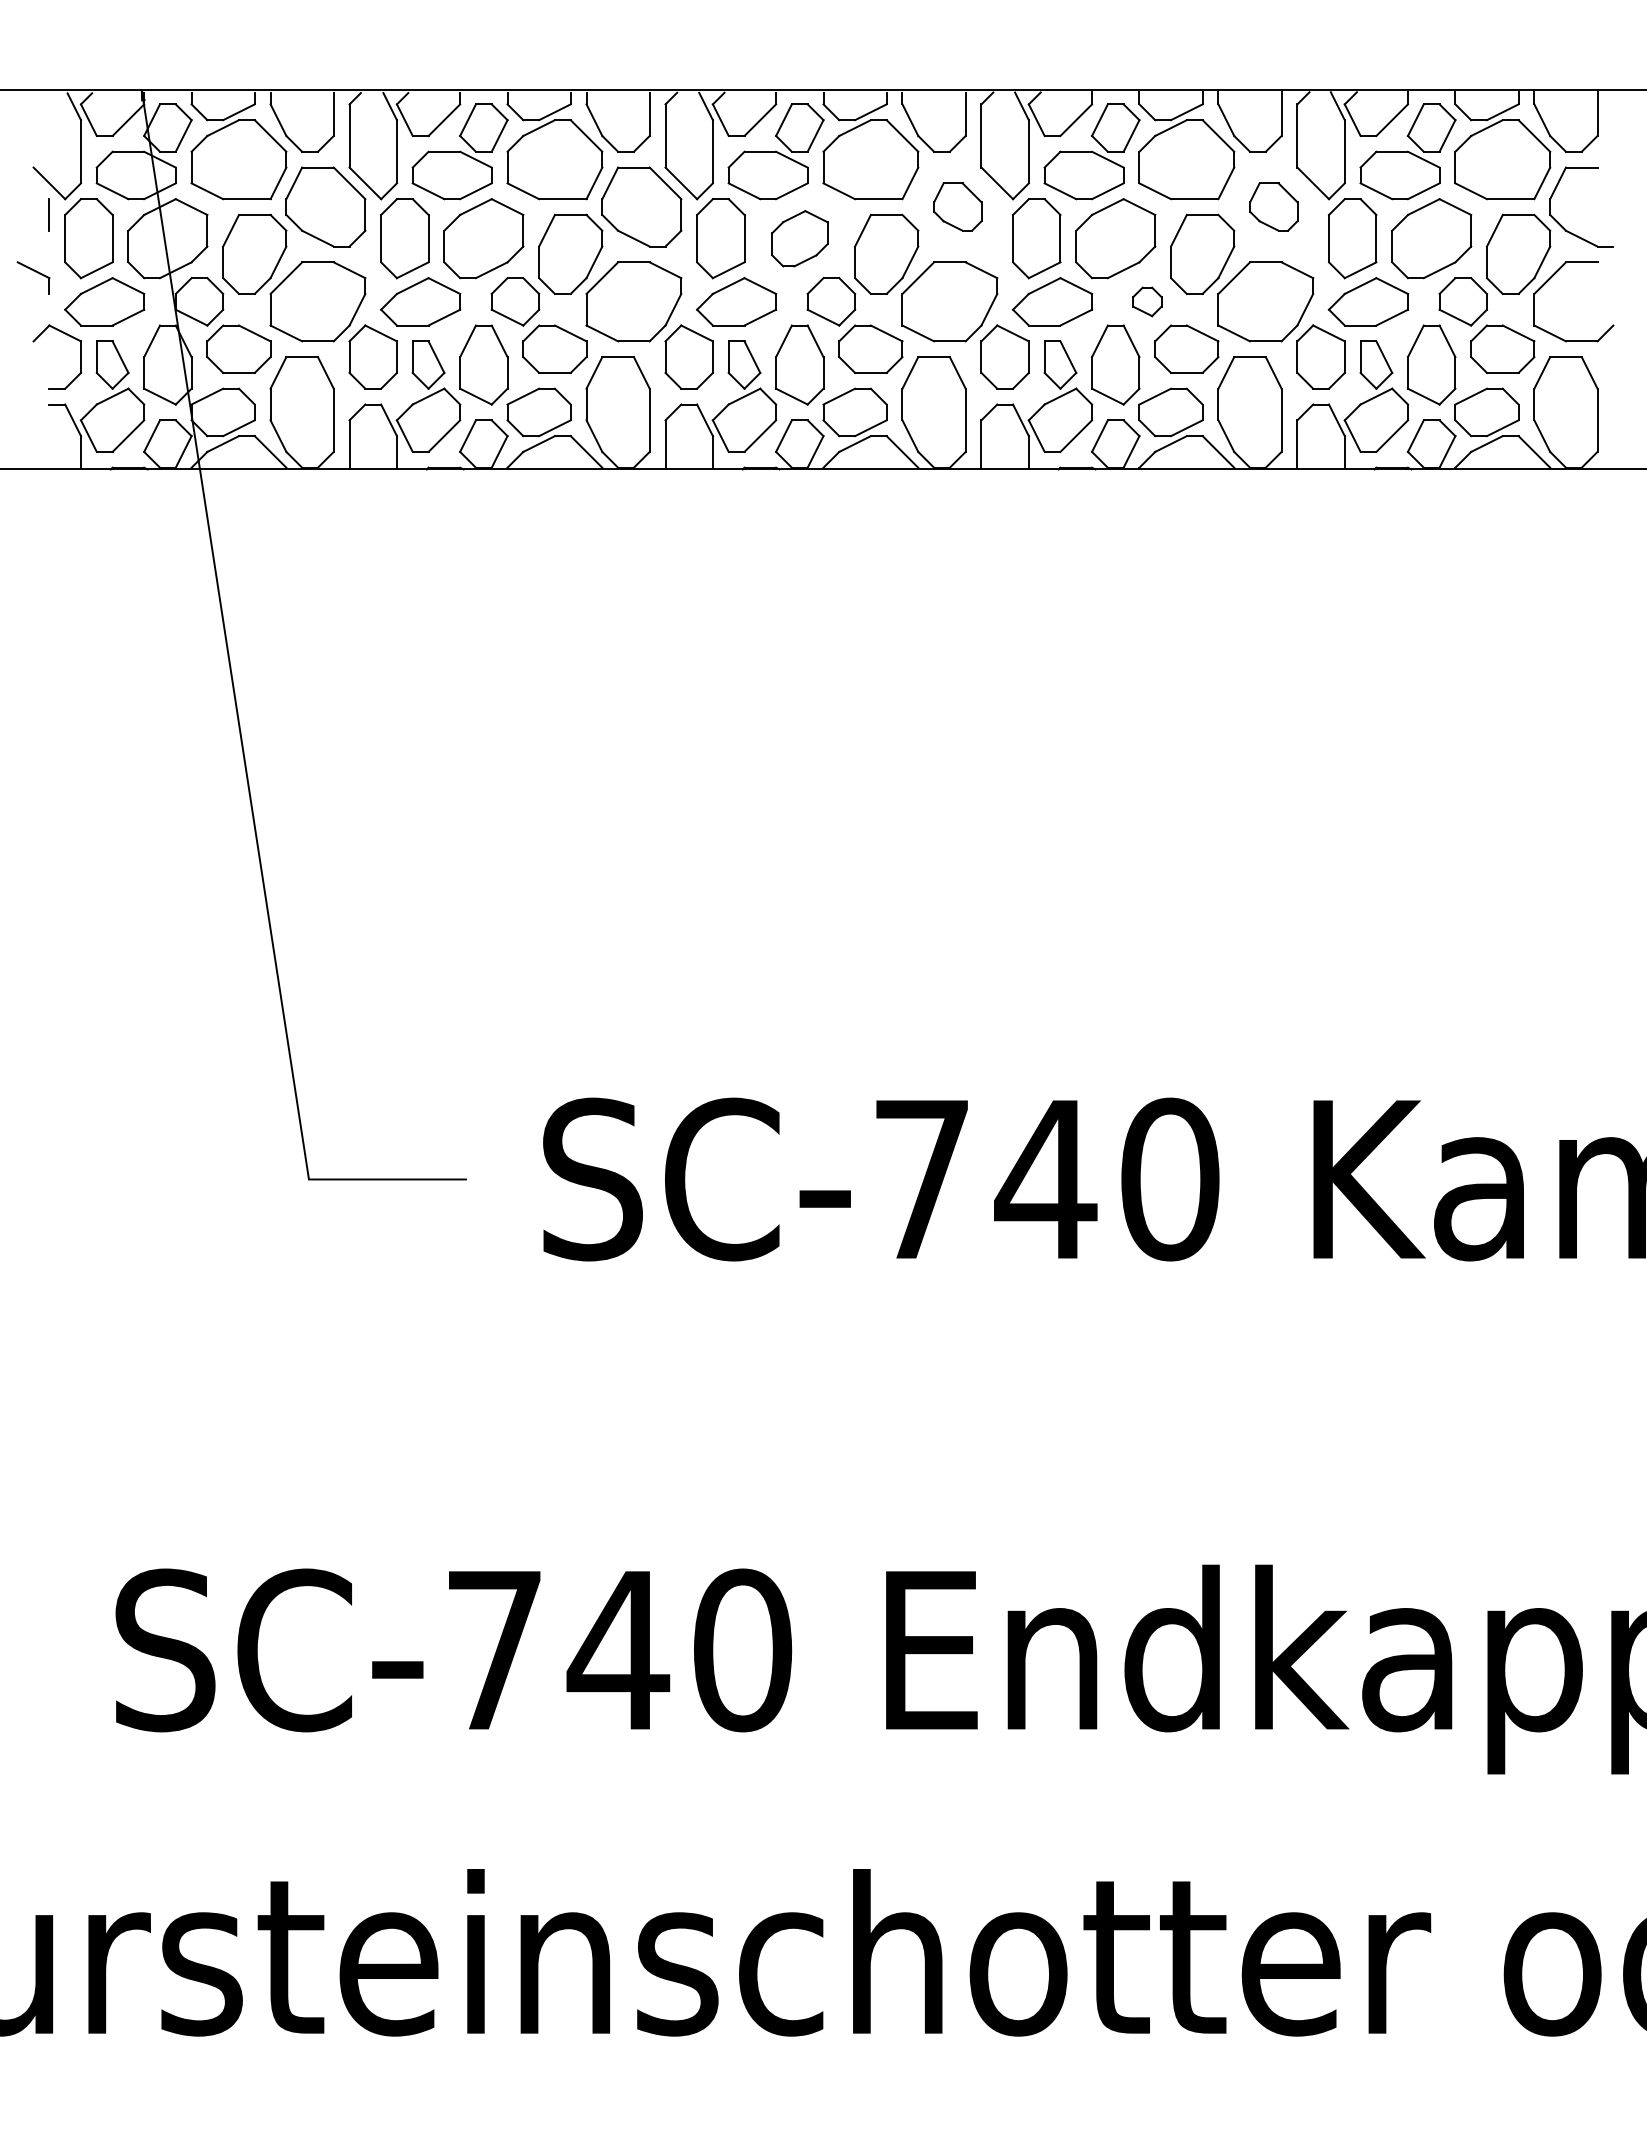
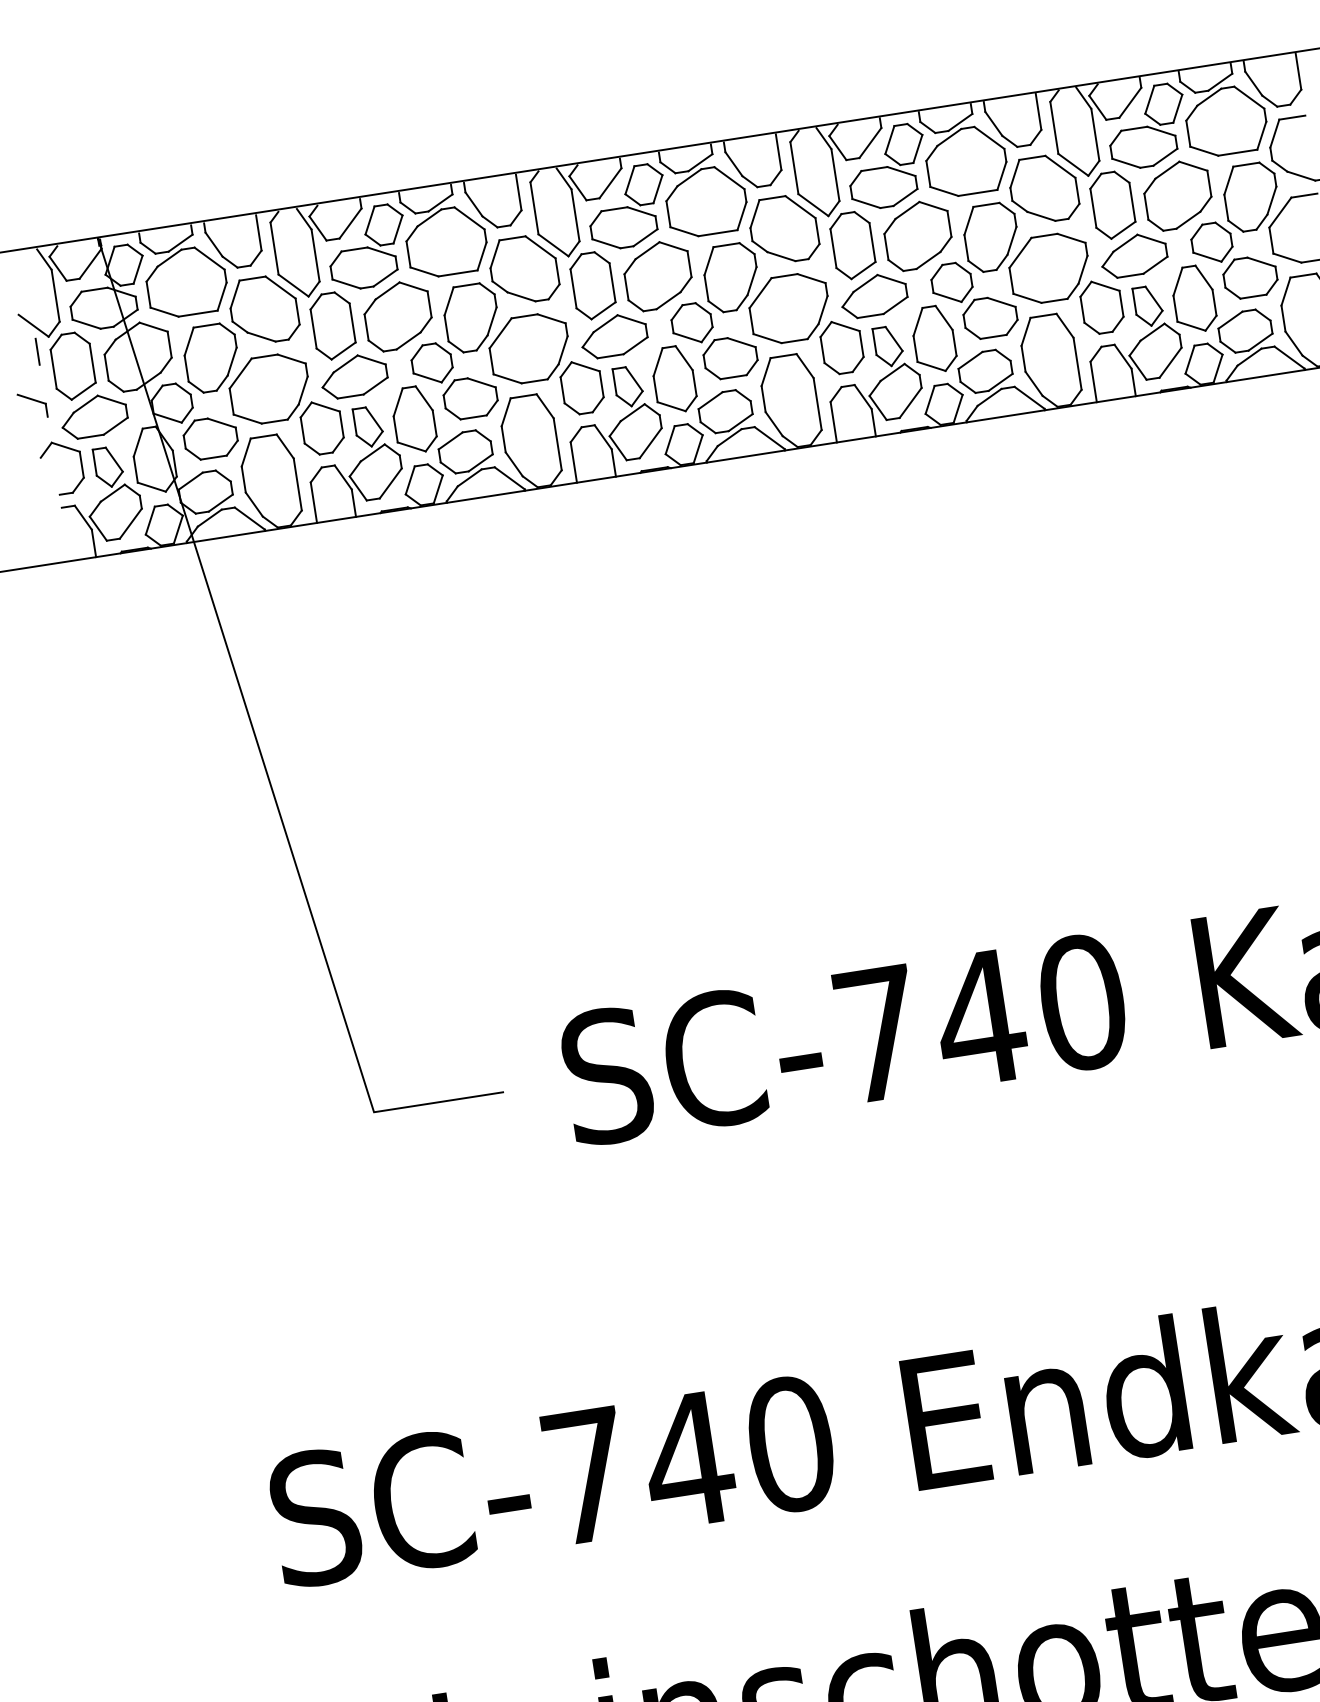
part: (957, 206) -> (783, 229), size x1.67
part: (1273, 206) -> (1043, 188), size x1.67
part: (799, 238) -> (657, 275), size x1.43
part: (1147, 301) -> (952, 283), size x1.67

